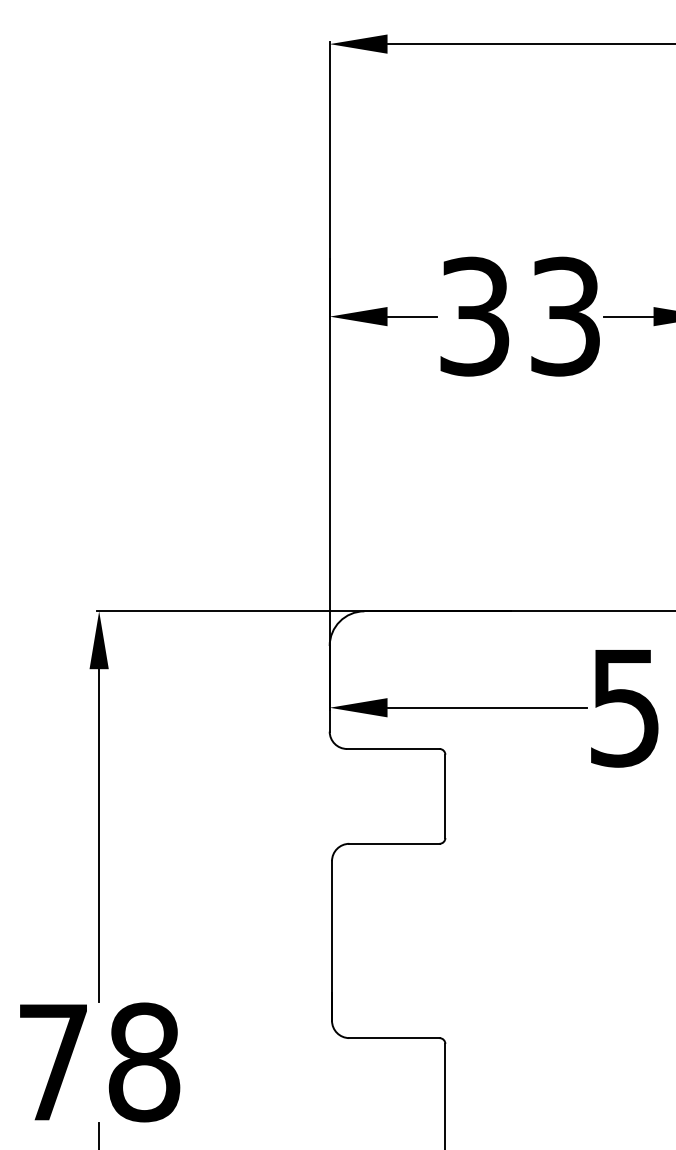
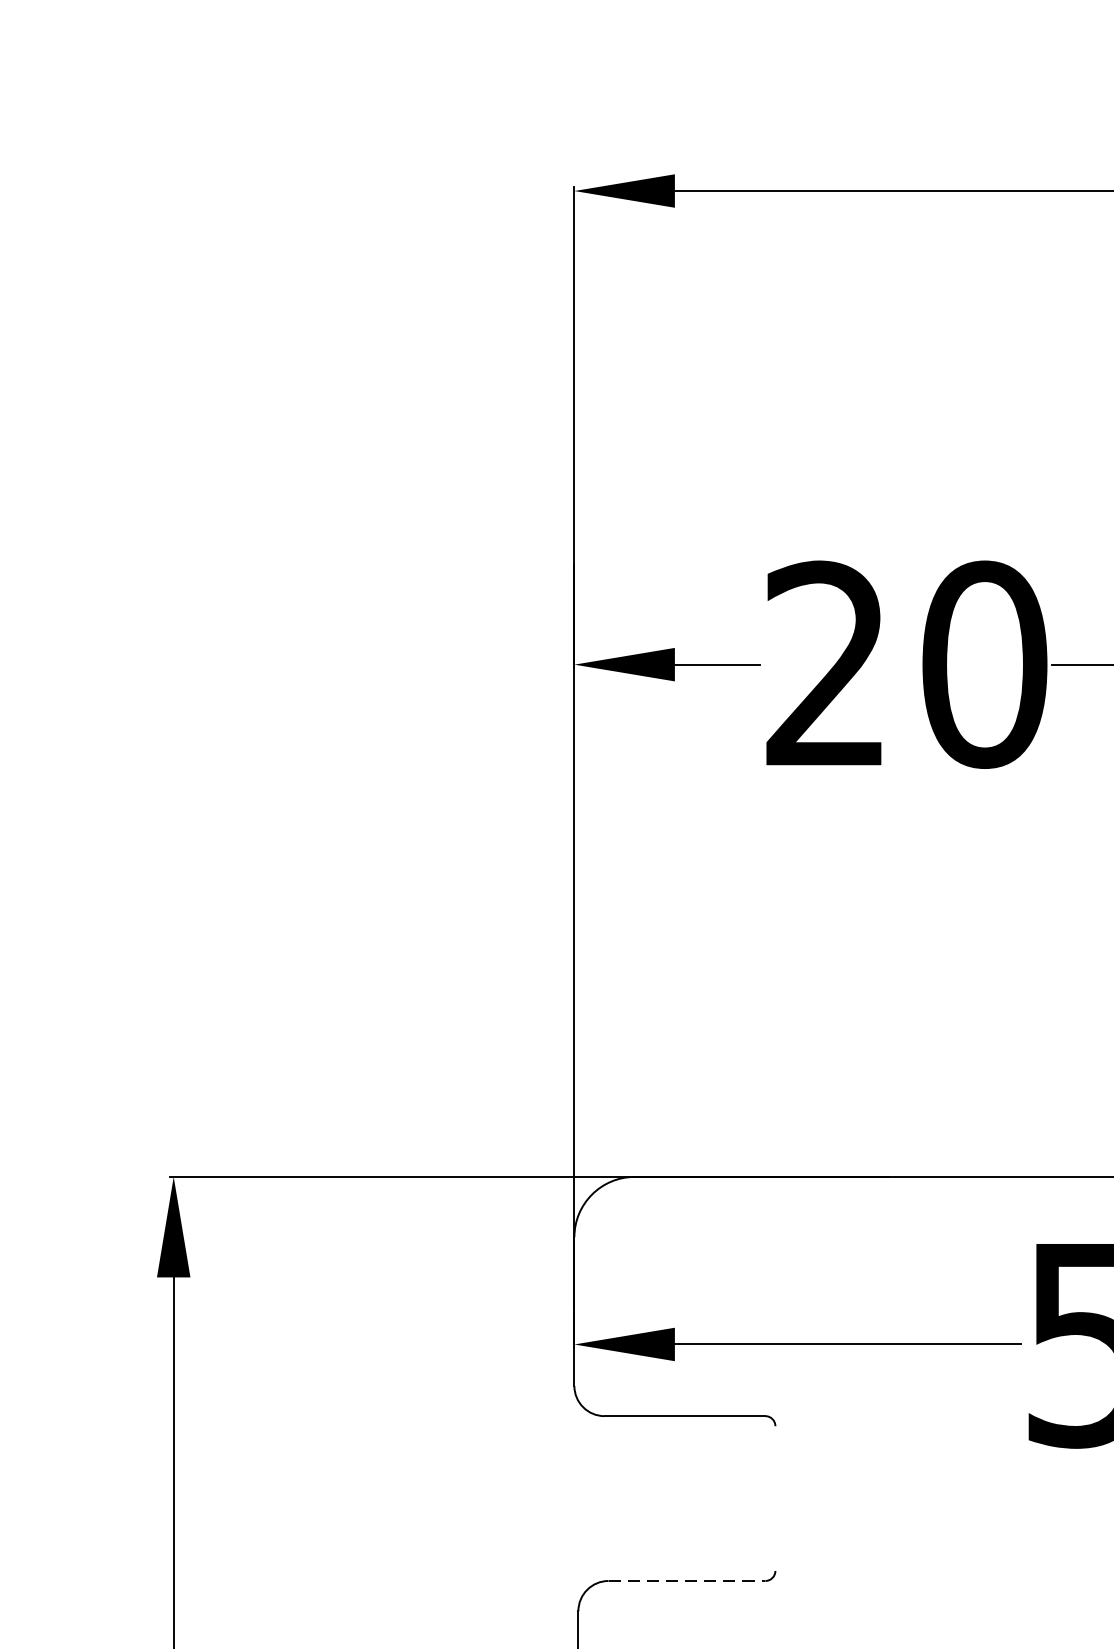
text: (520, 316) -> (906, 664), 33 -> 20
line: (445, 796) -> (775, 1498), removed
line: (394, 843) -> (687, 1580), solid -> dashed

